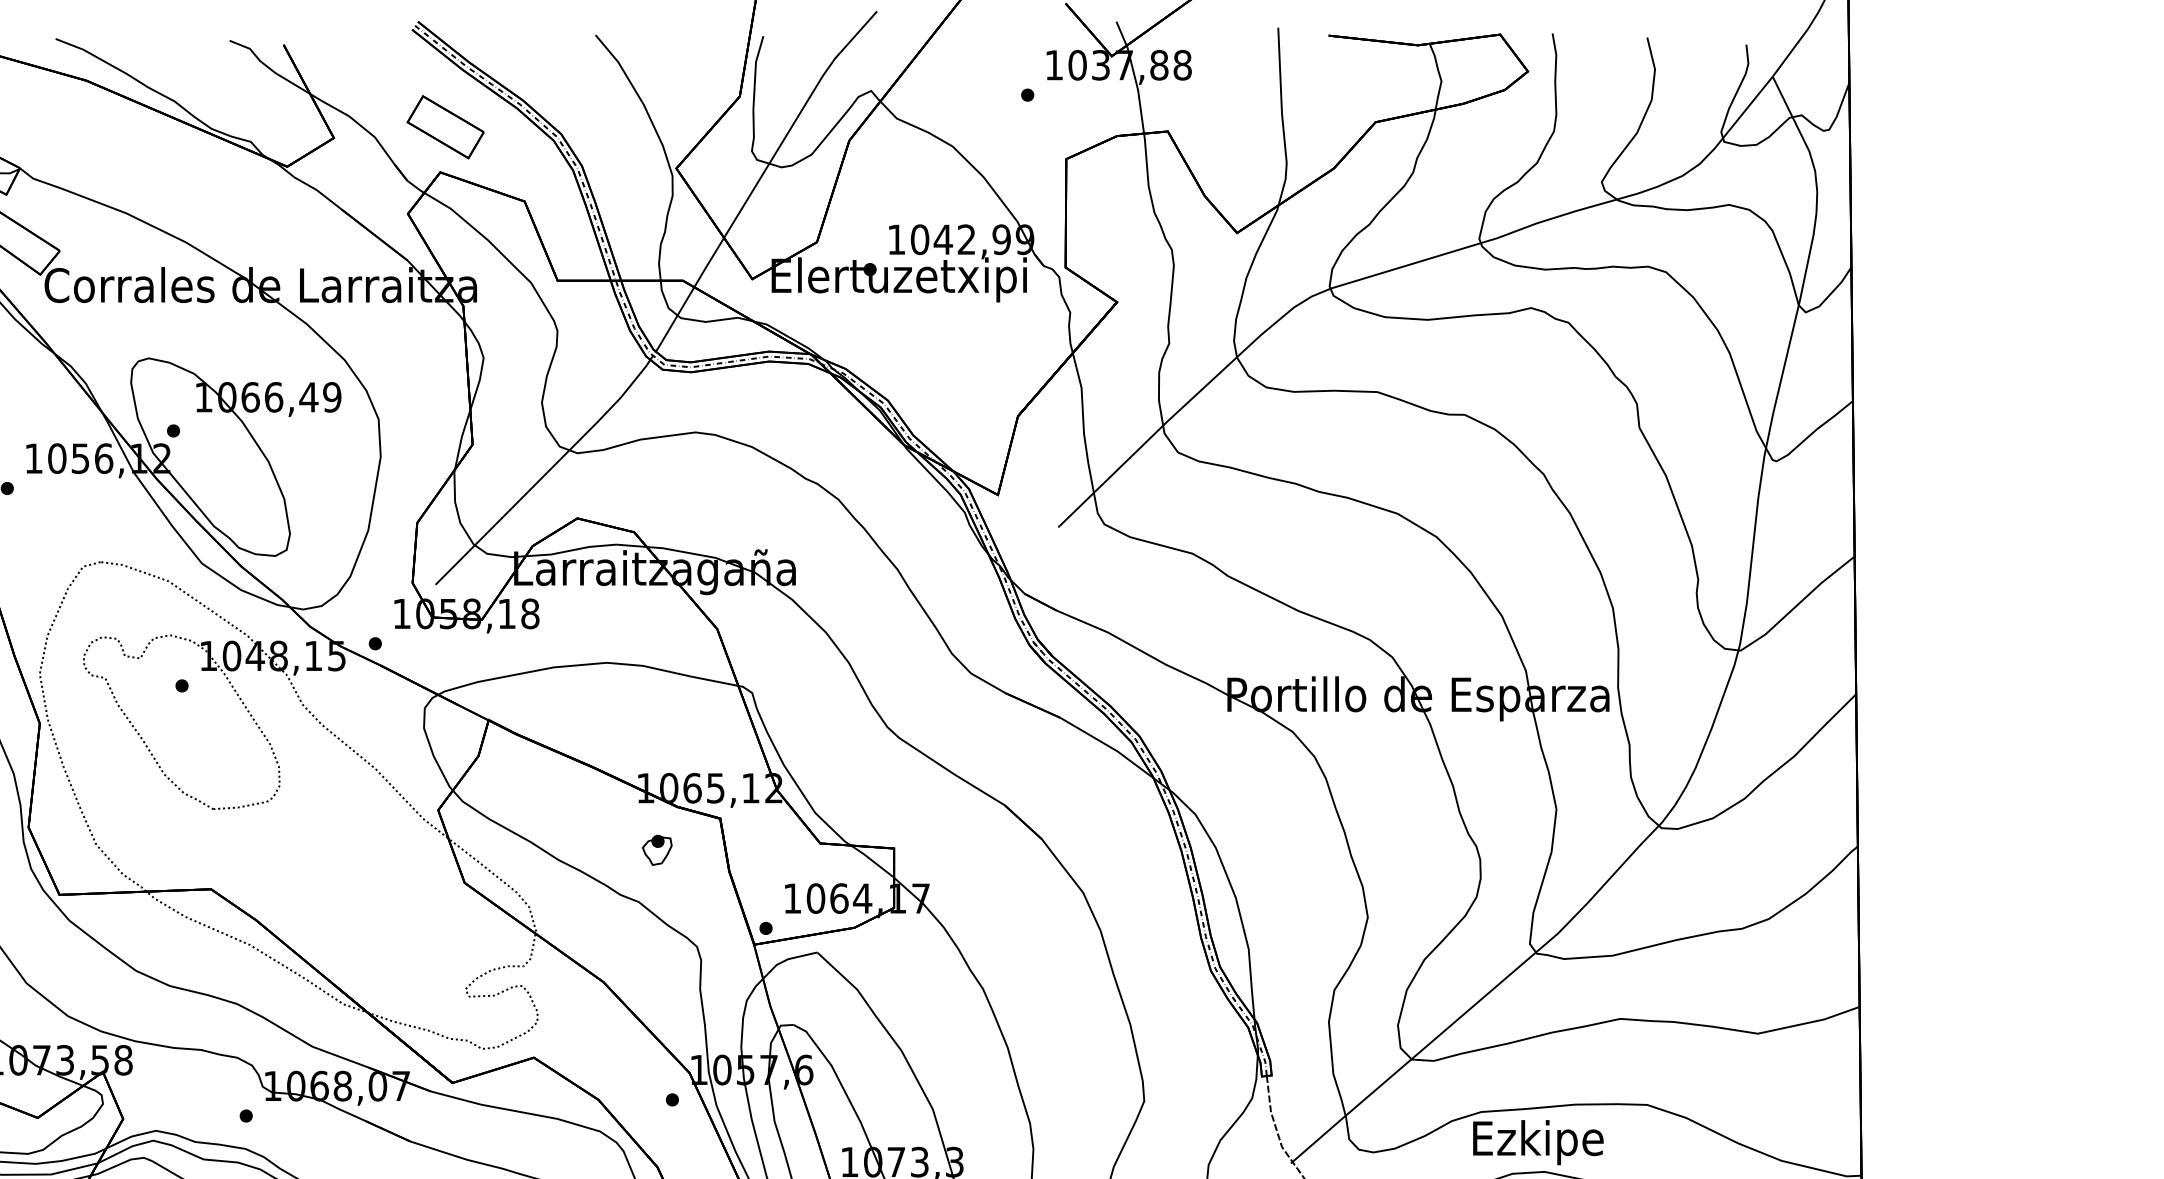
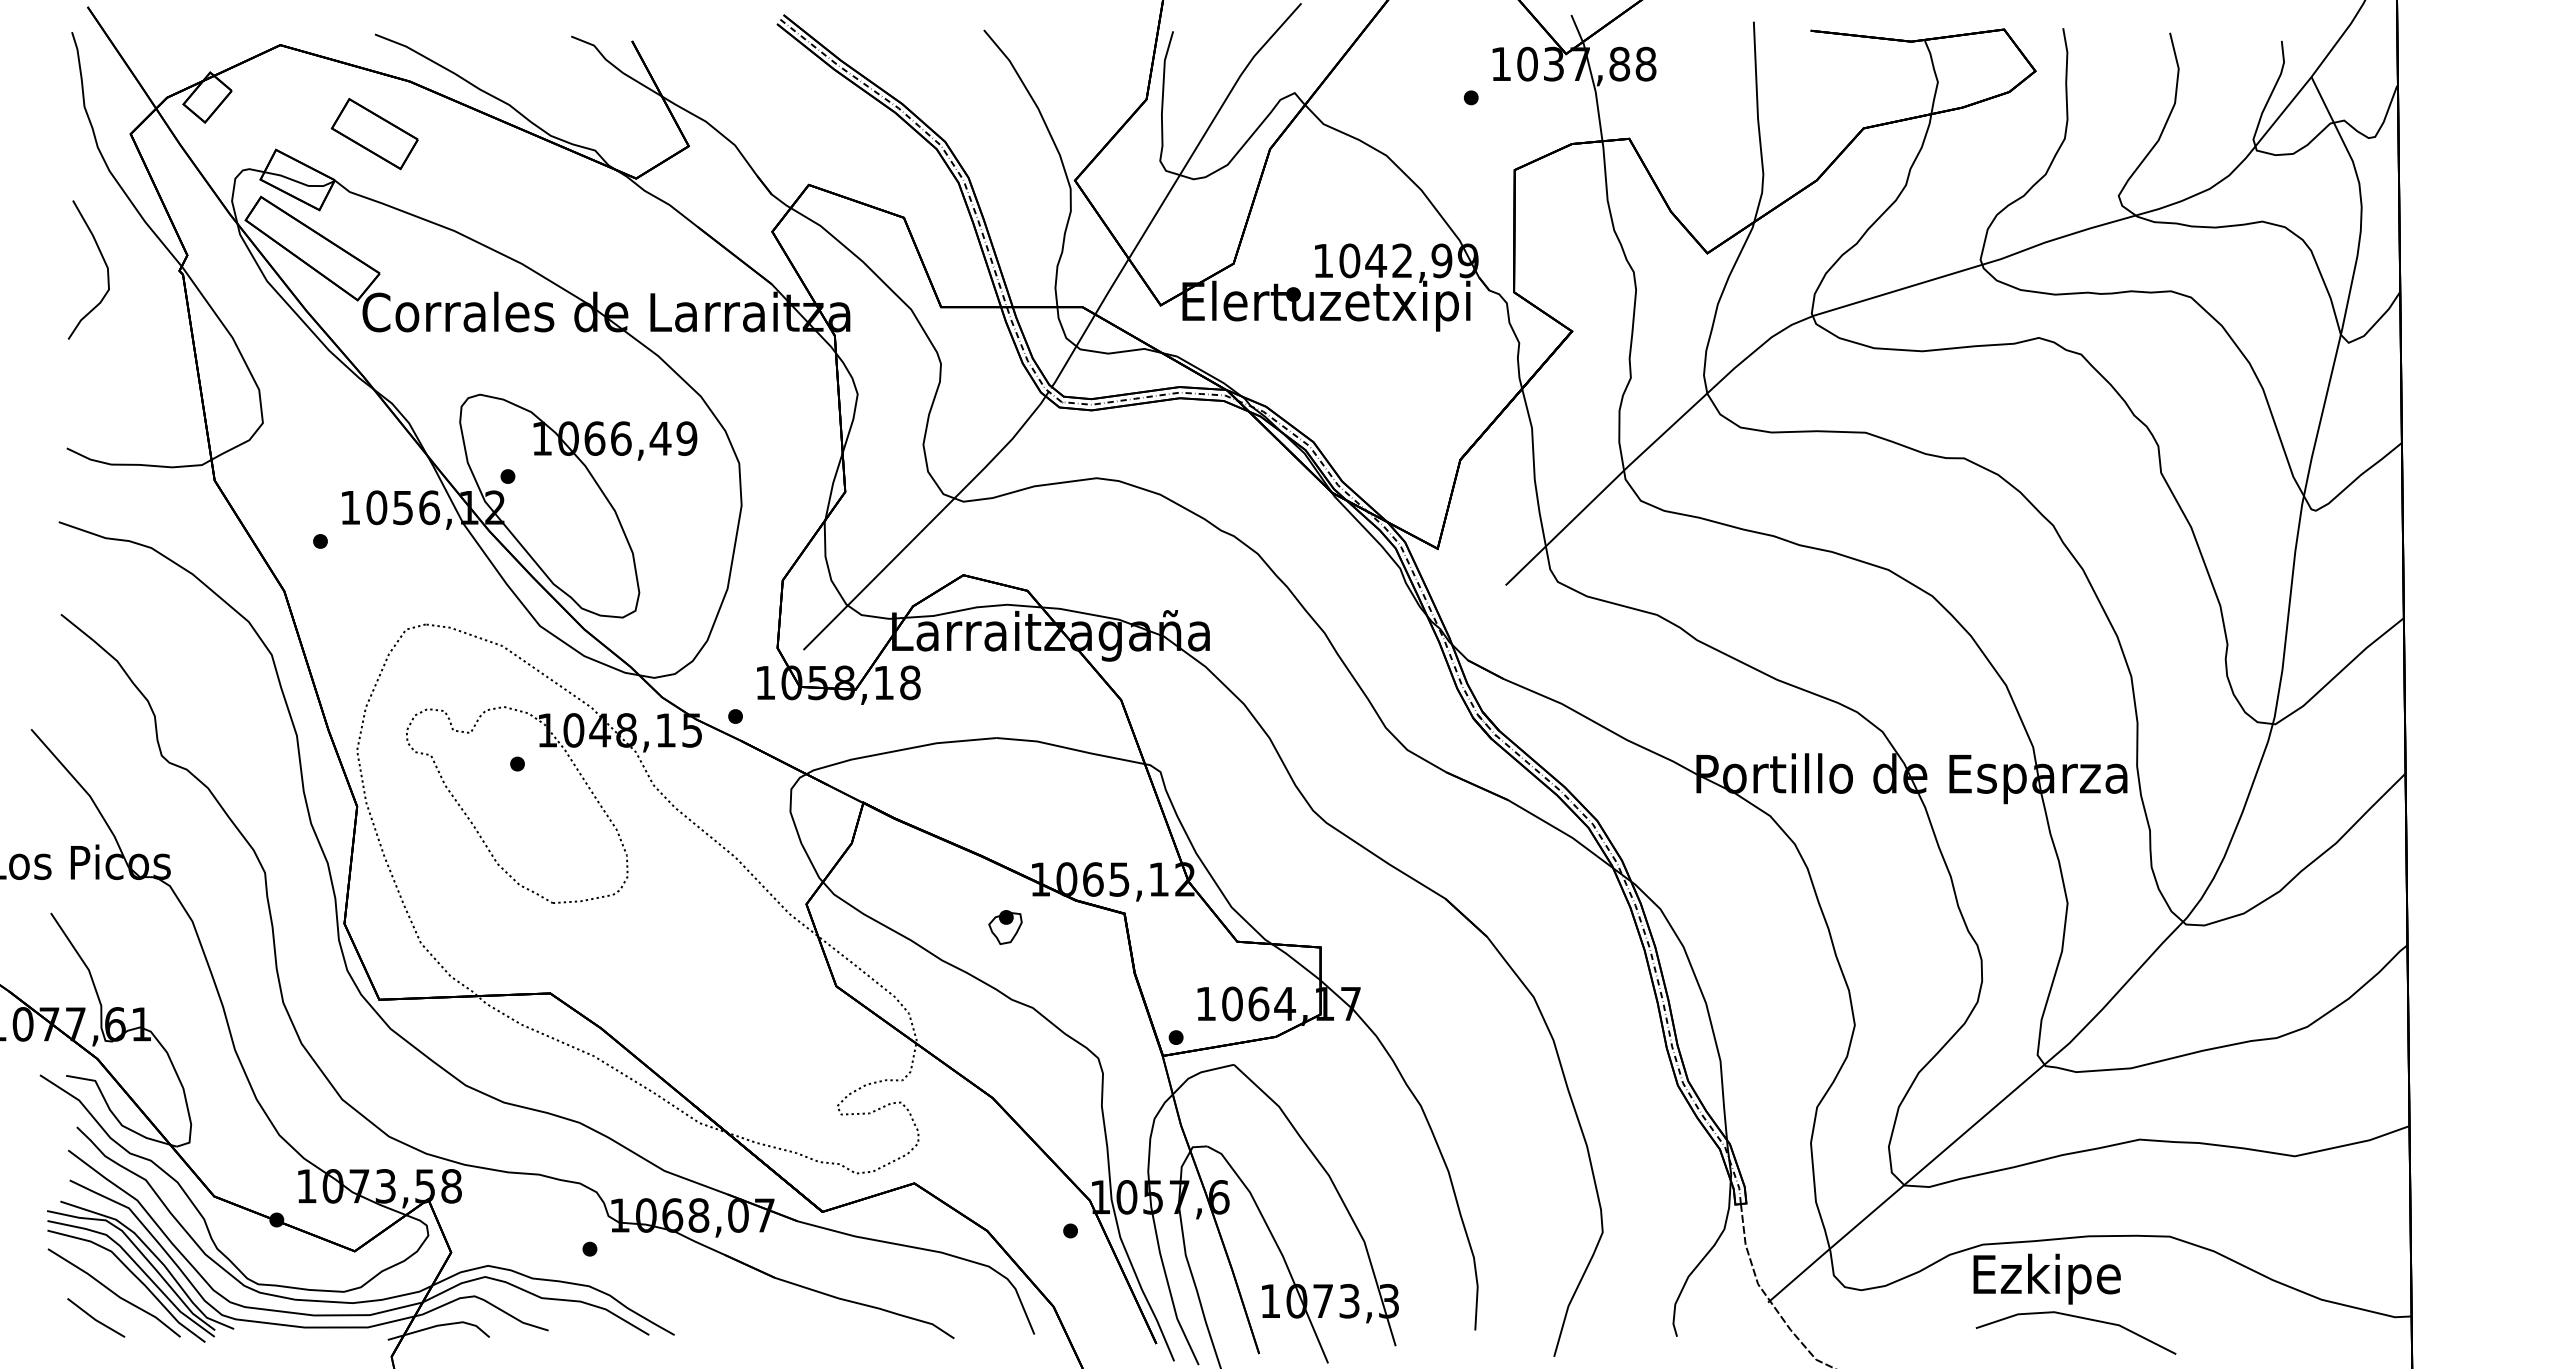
part: (445, 127) -> (374, 134), moved
part: (657, 850) -> (1005, 927), moved

